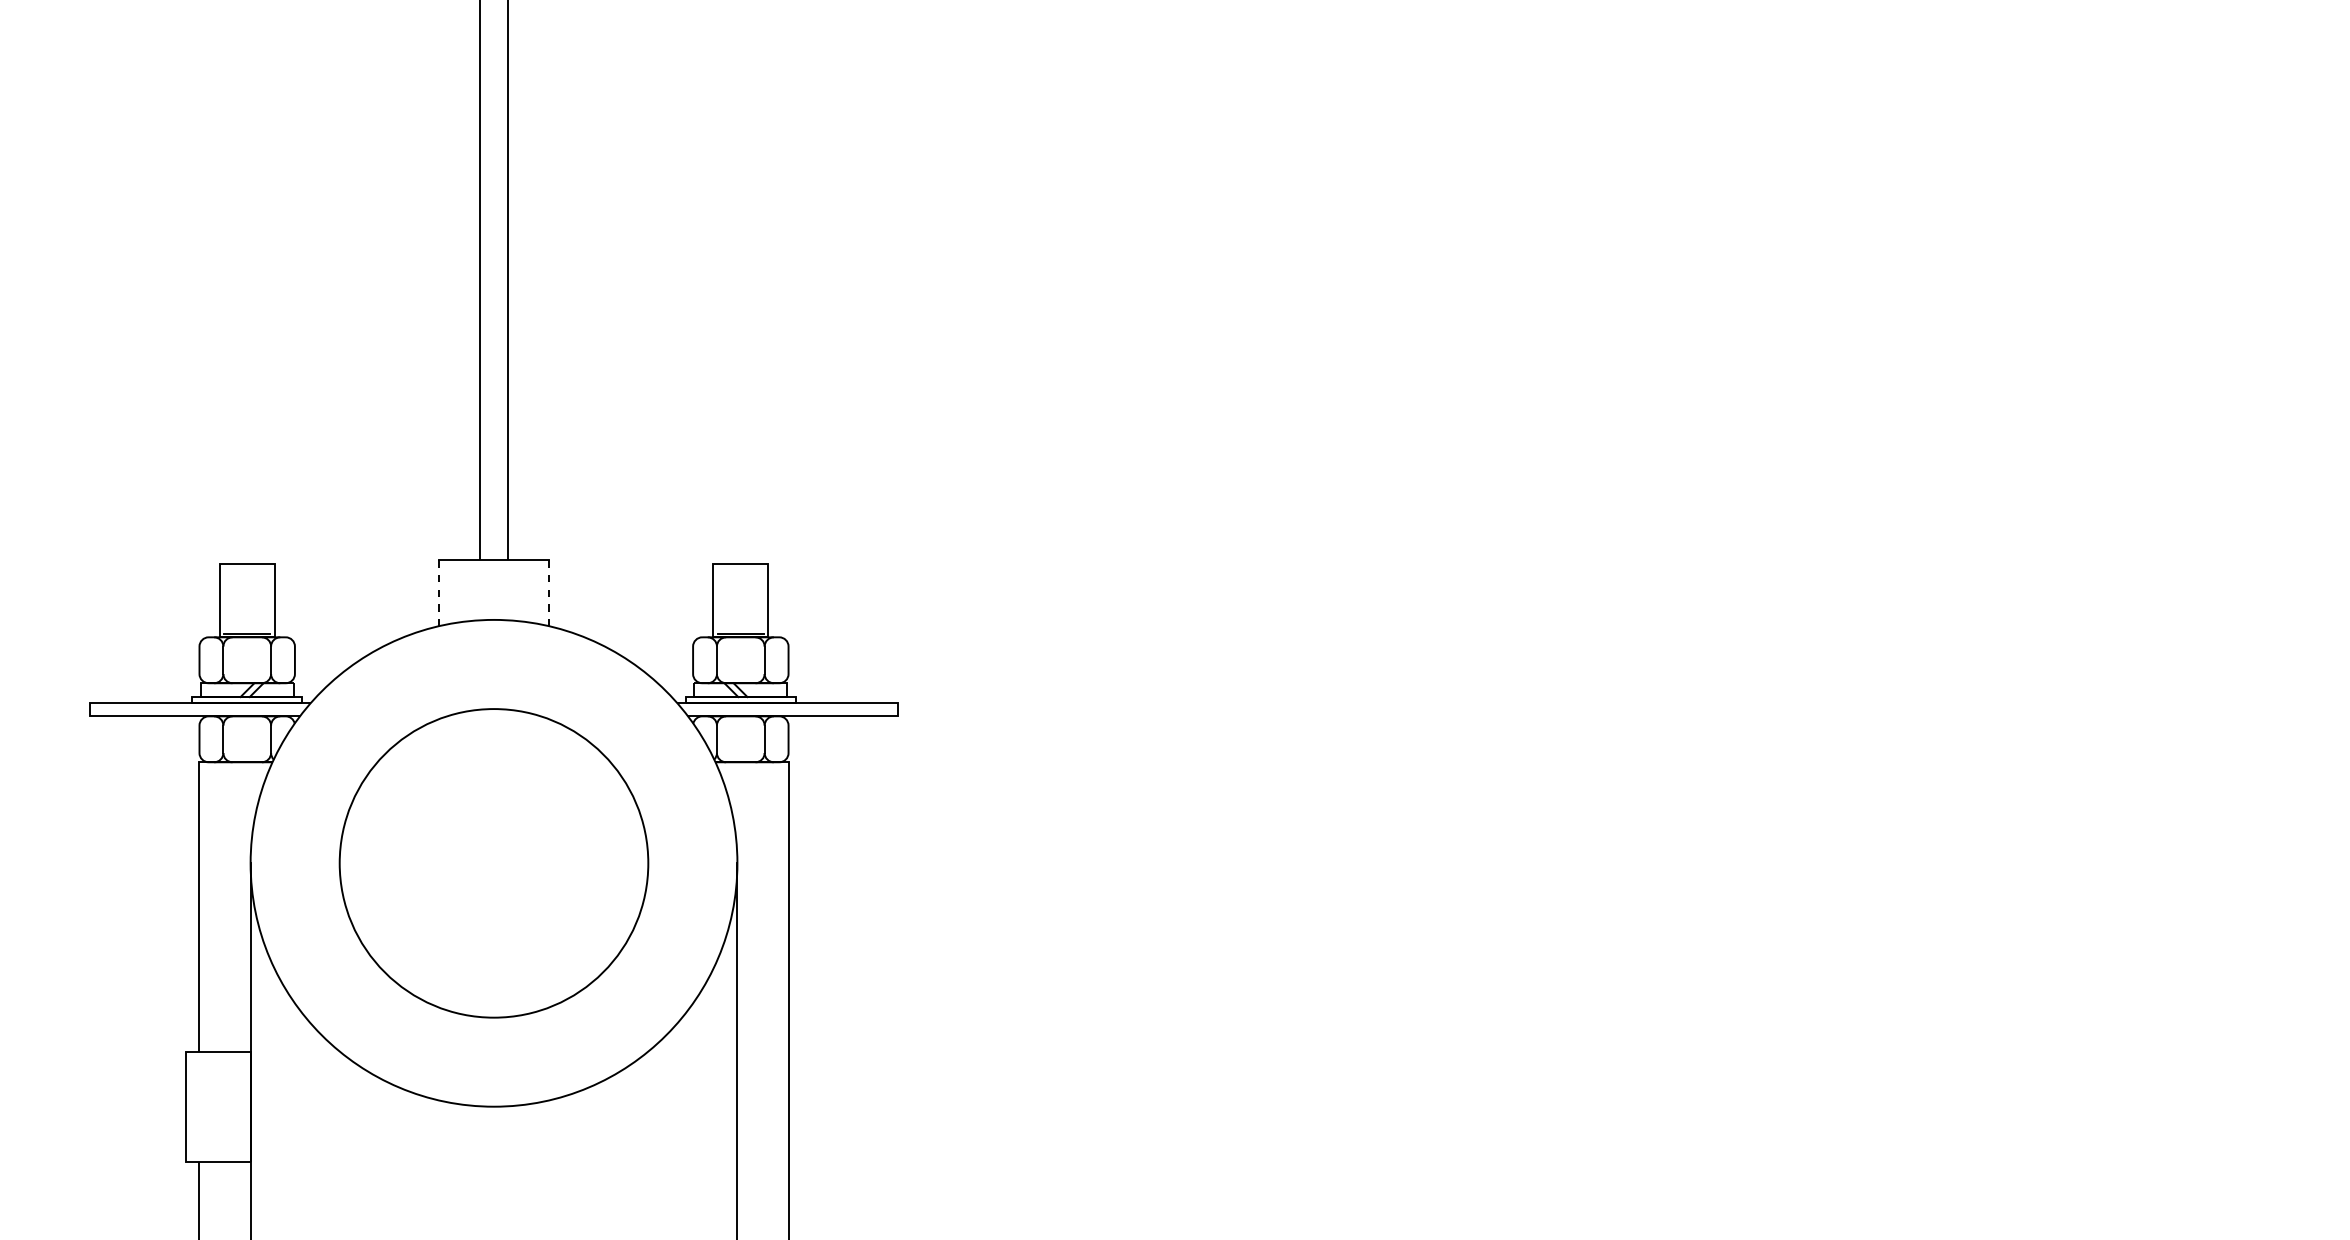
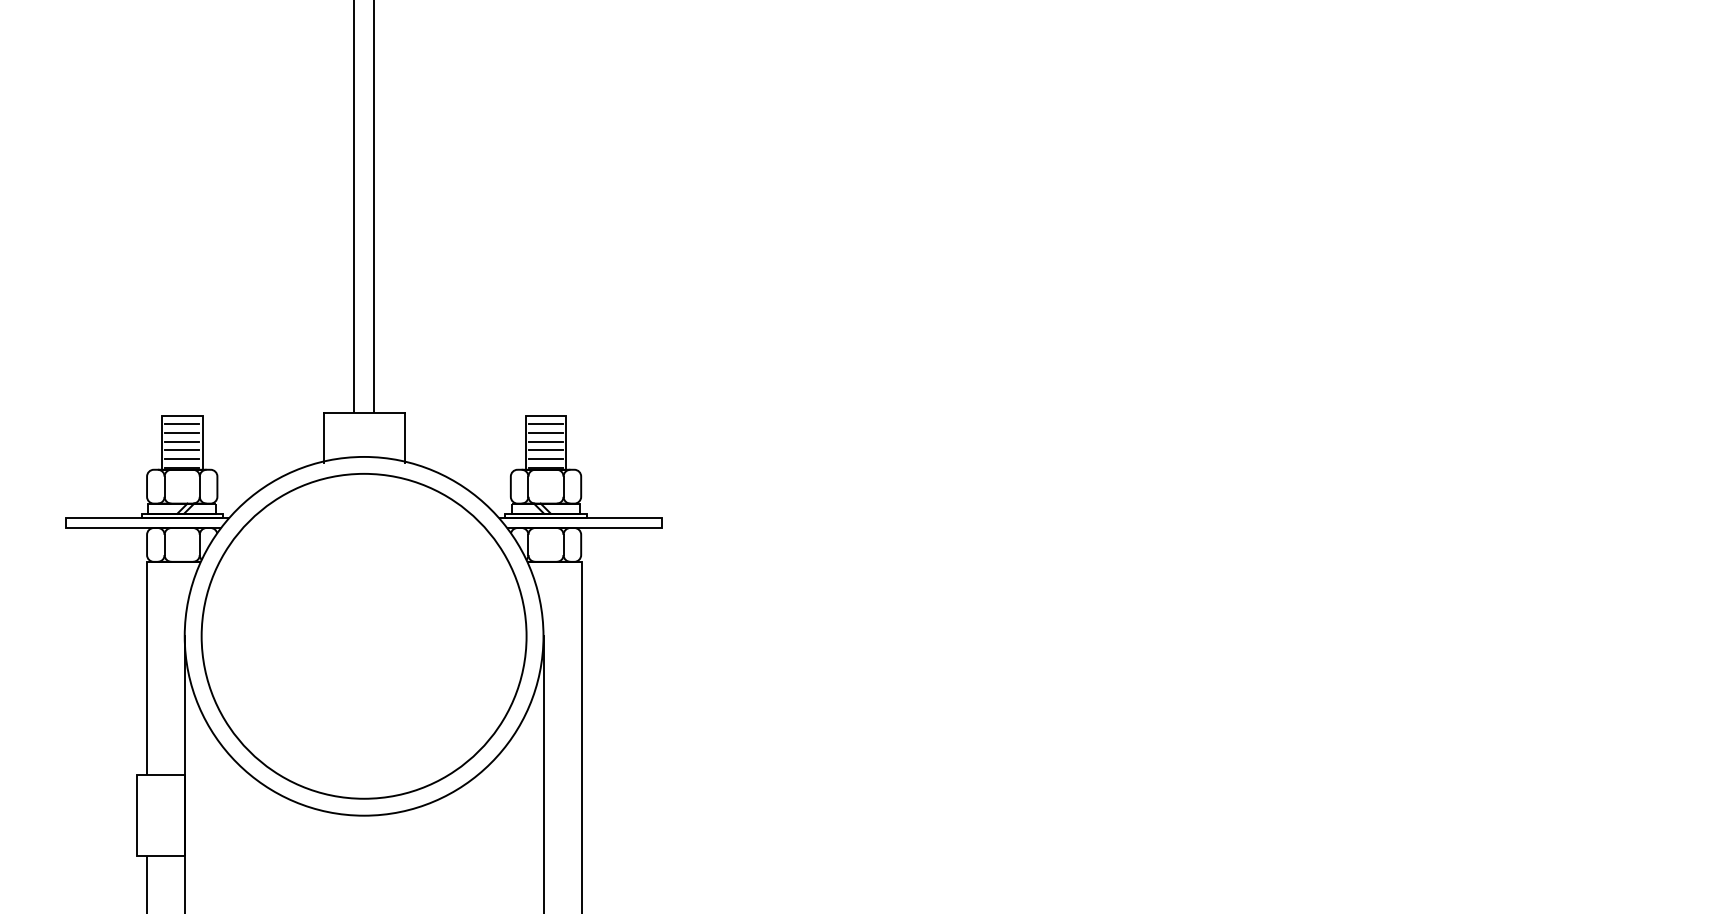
line: (247, 575) -> (182, 424), added
line: (740, 575) -> (545, 424), added
line: (247, 587) -> (182, 433), added
line: (740, 587) -> (545, 433), added
line: (438, 594) -> (323, 438), dashed -> solid
line: (549, 594) -> (405, 438), dashed -> solid
line: (247, 599) -> (182, 441), added
line: (740, 599) -> (545, 441), added
line: (247, 610) -> (182, 449), added
line: (740, 610) -> (545, 449), added
line: (247, 622) -> (182, 458), added
line: (740, 622) -> (545, 458), added
circle: (493, 863) -> (363, 636), size x1.43

